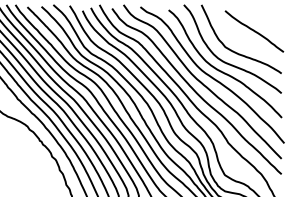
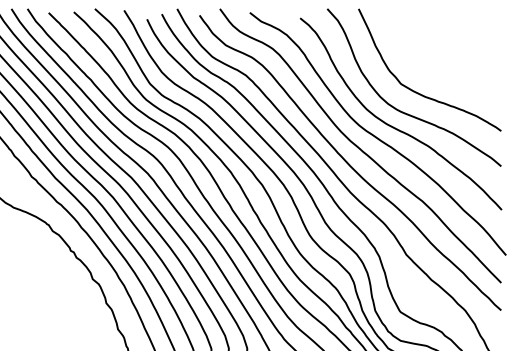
curve: (254, 31) -> (452, 56), removed

